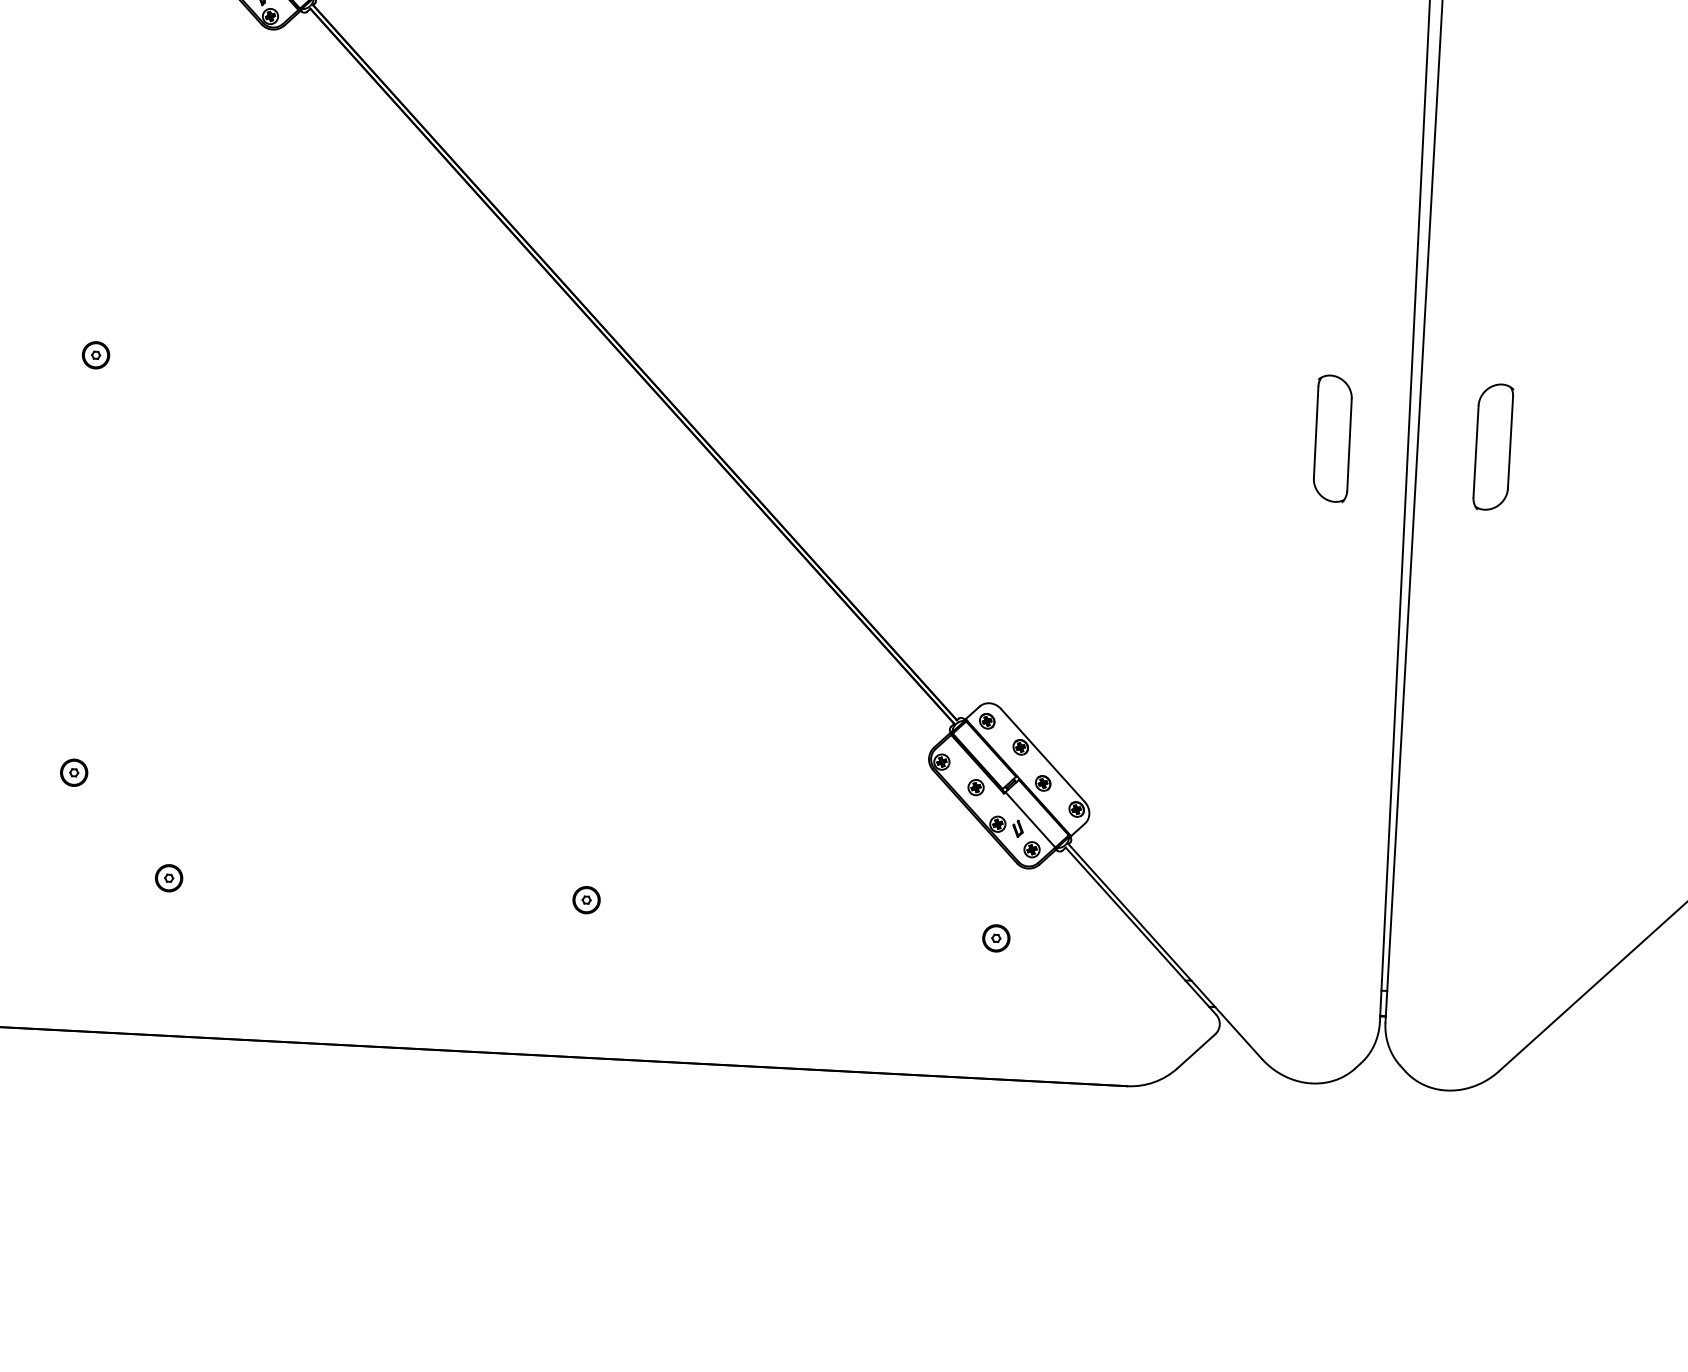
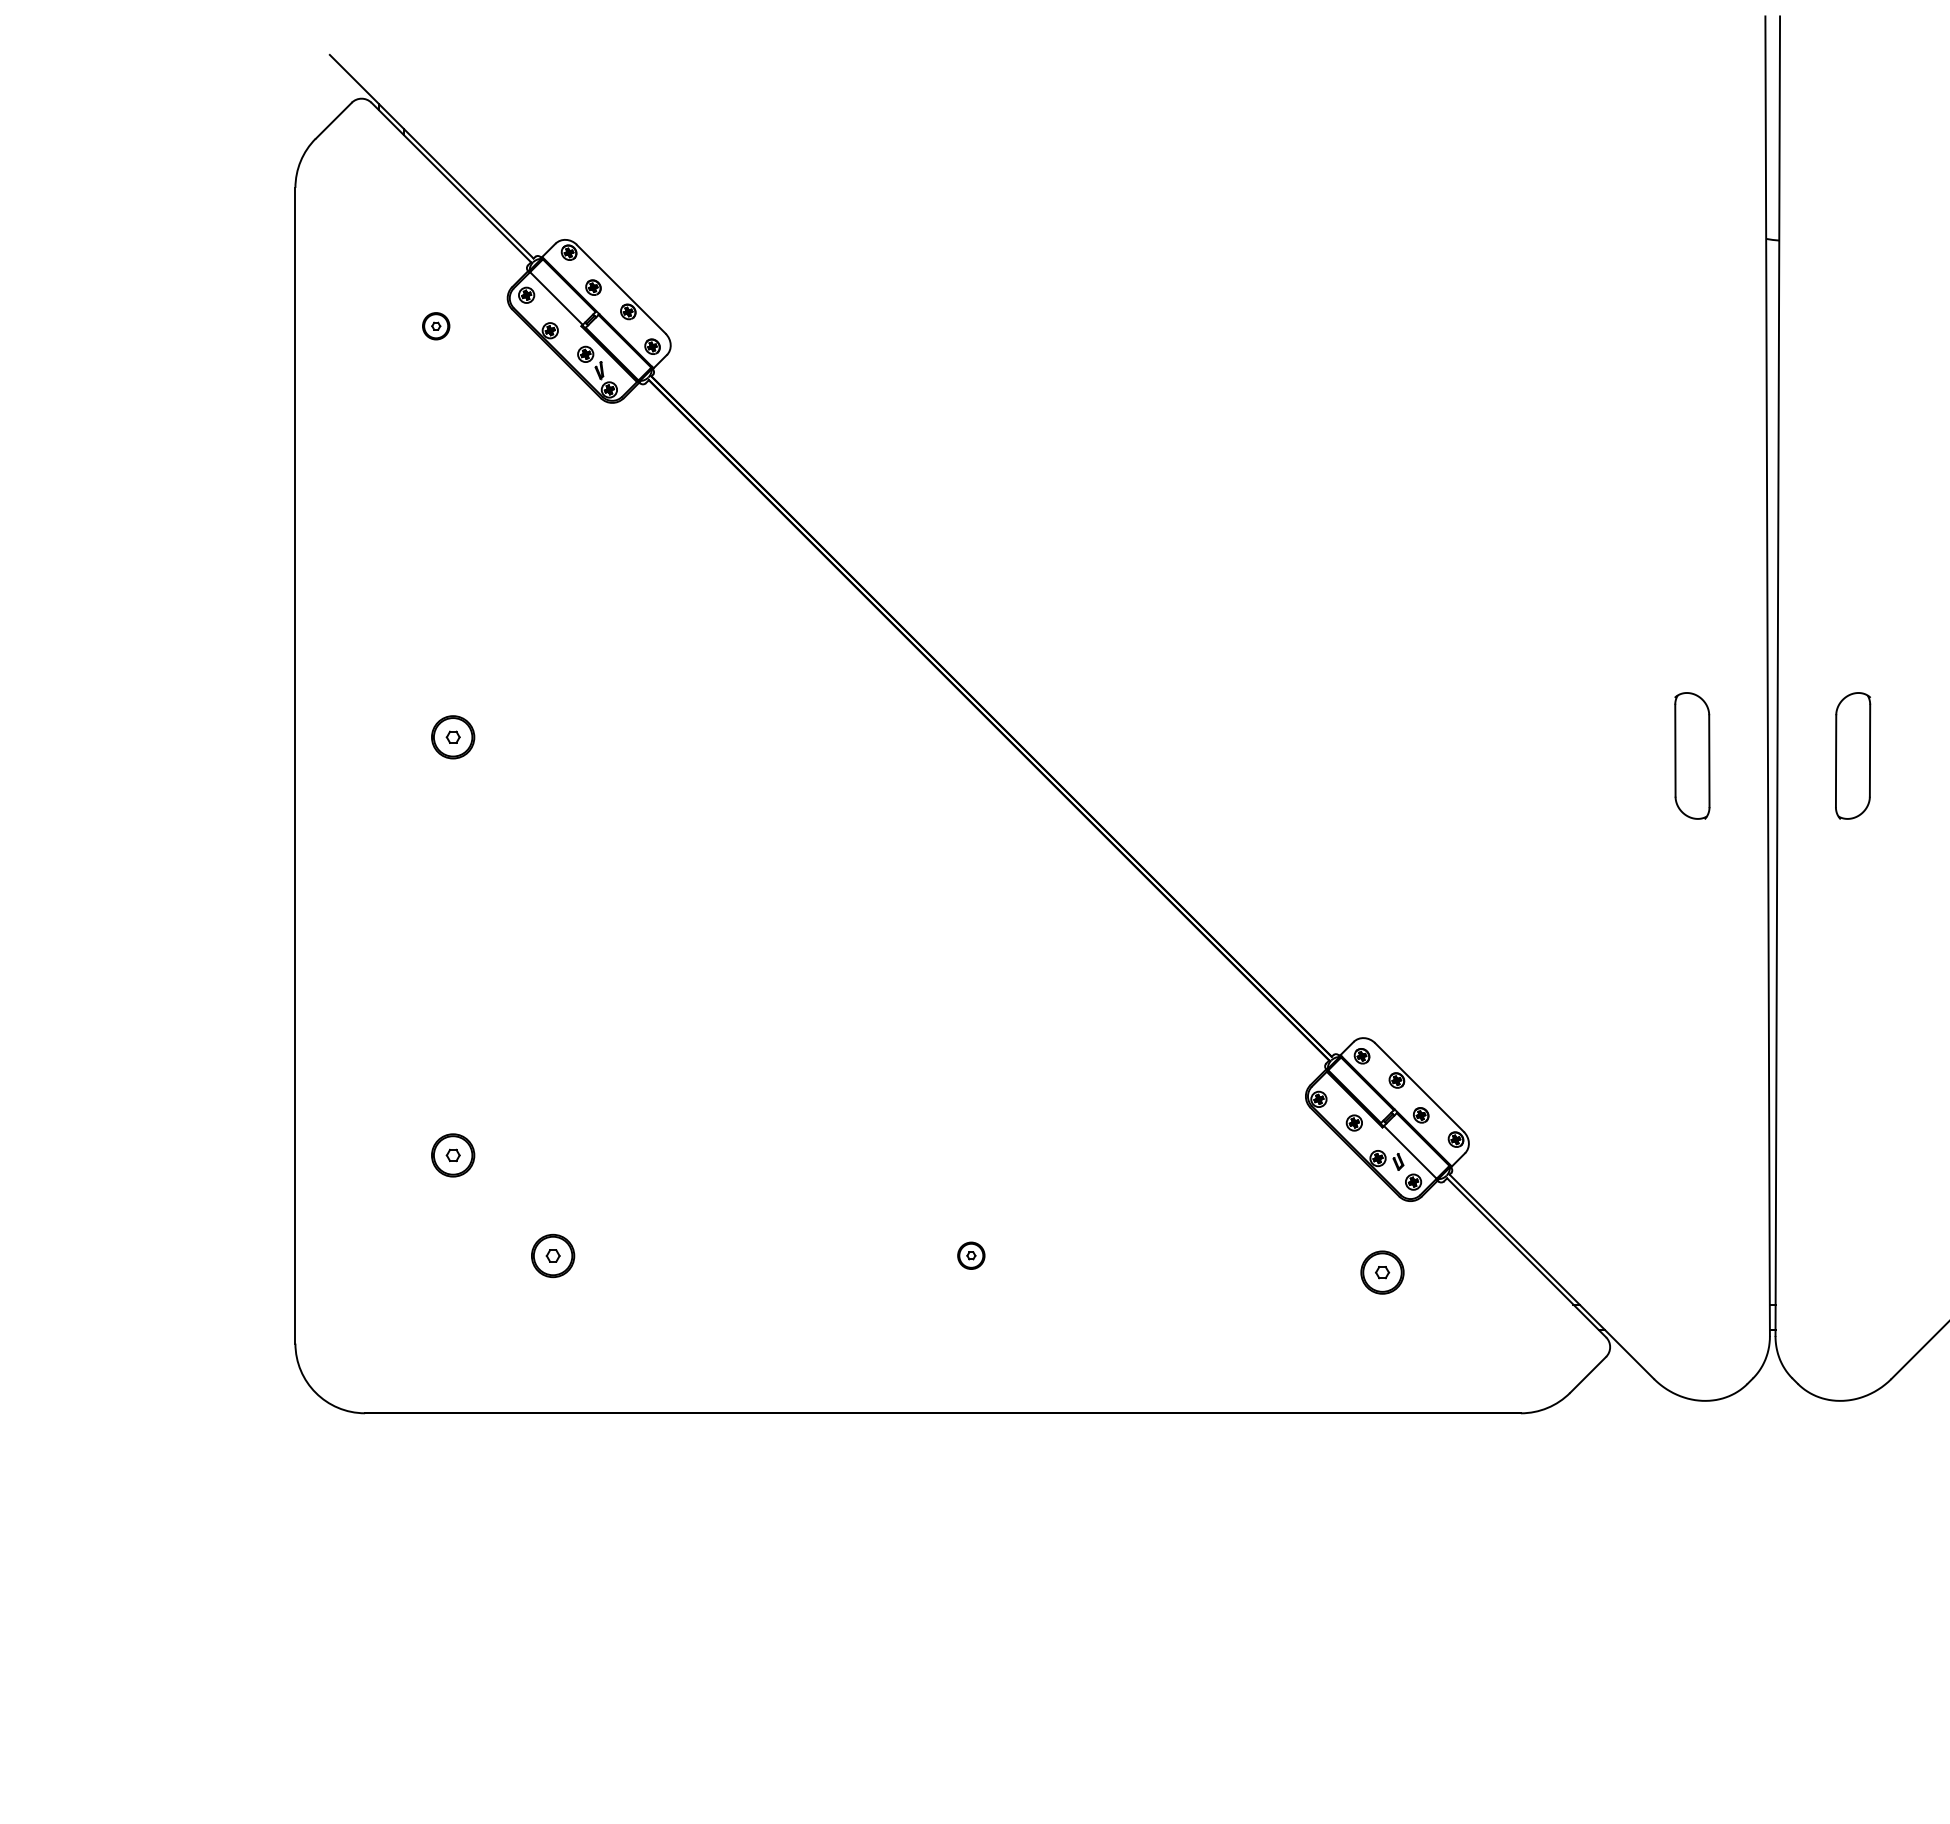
part: (95, 355) -> (452, 737), size x1.6
part: (73, 772) -> (452, 1155), size x1.6
part: (169, 877) -> (553, 1255), size x1.6
part: (996, 938) -> (1382, 1272), size x1.6

